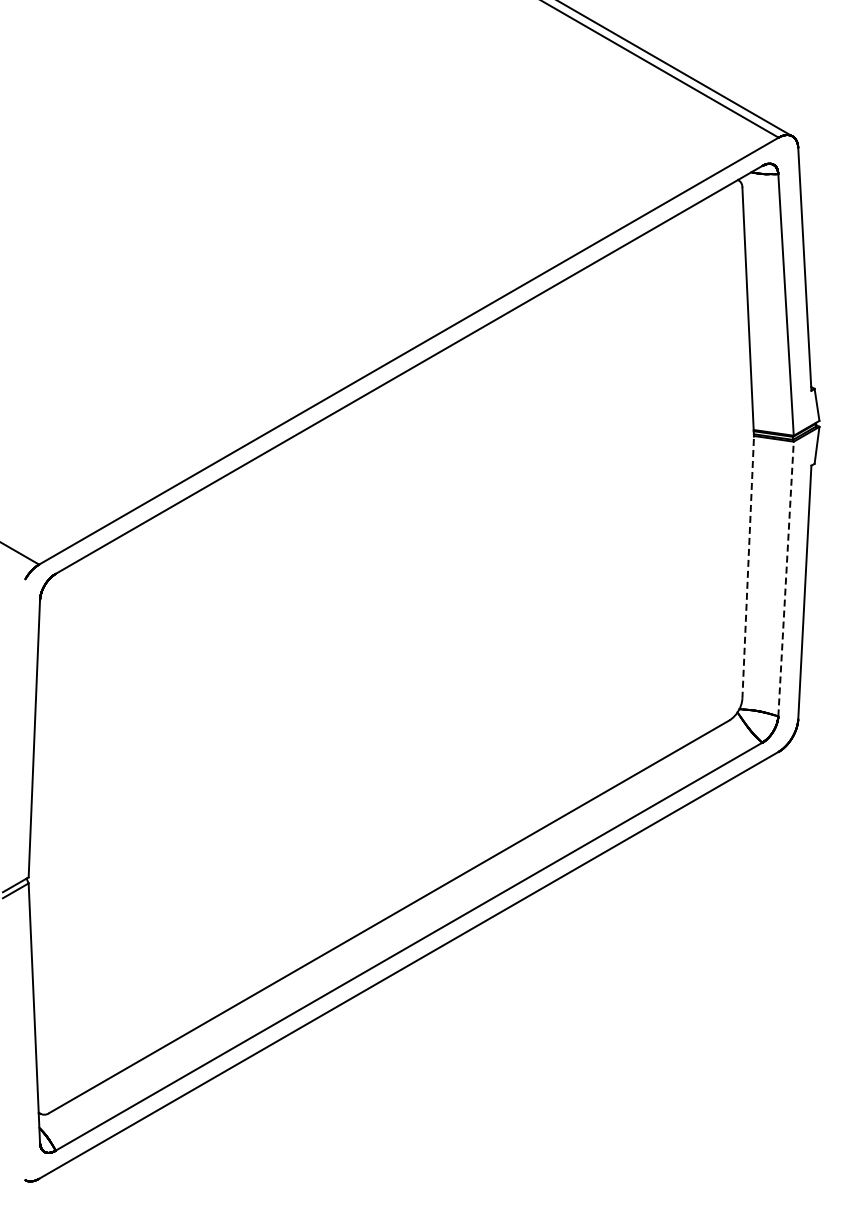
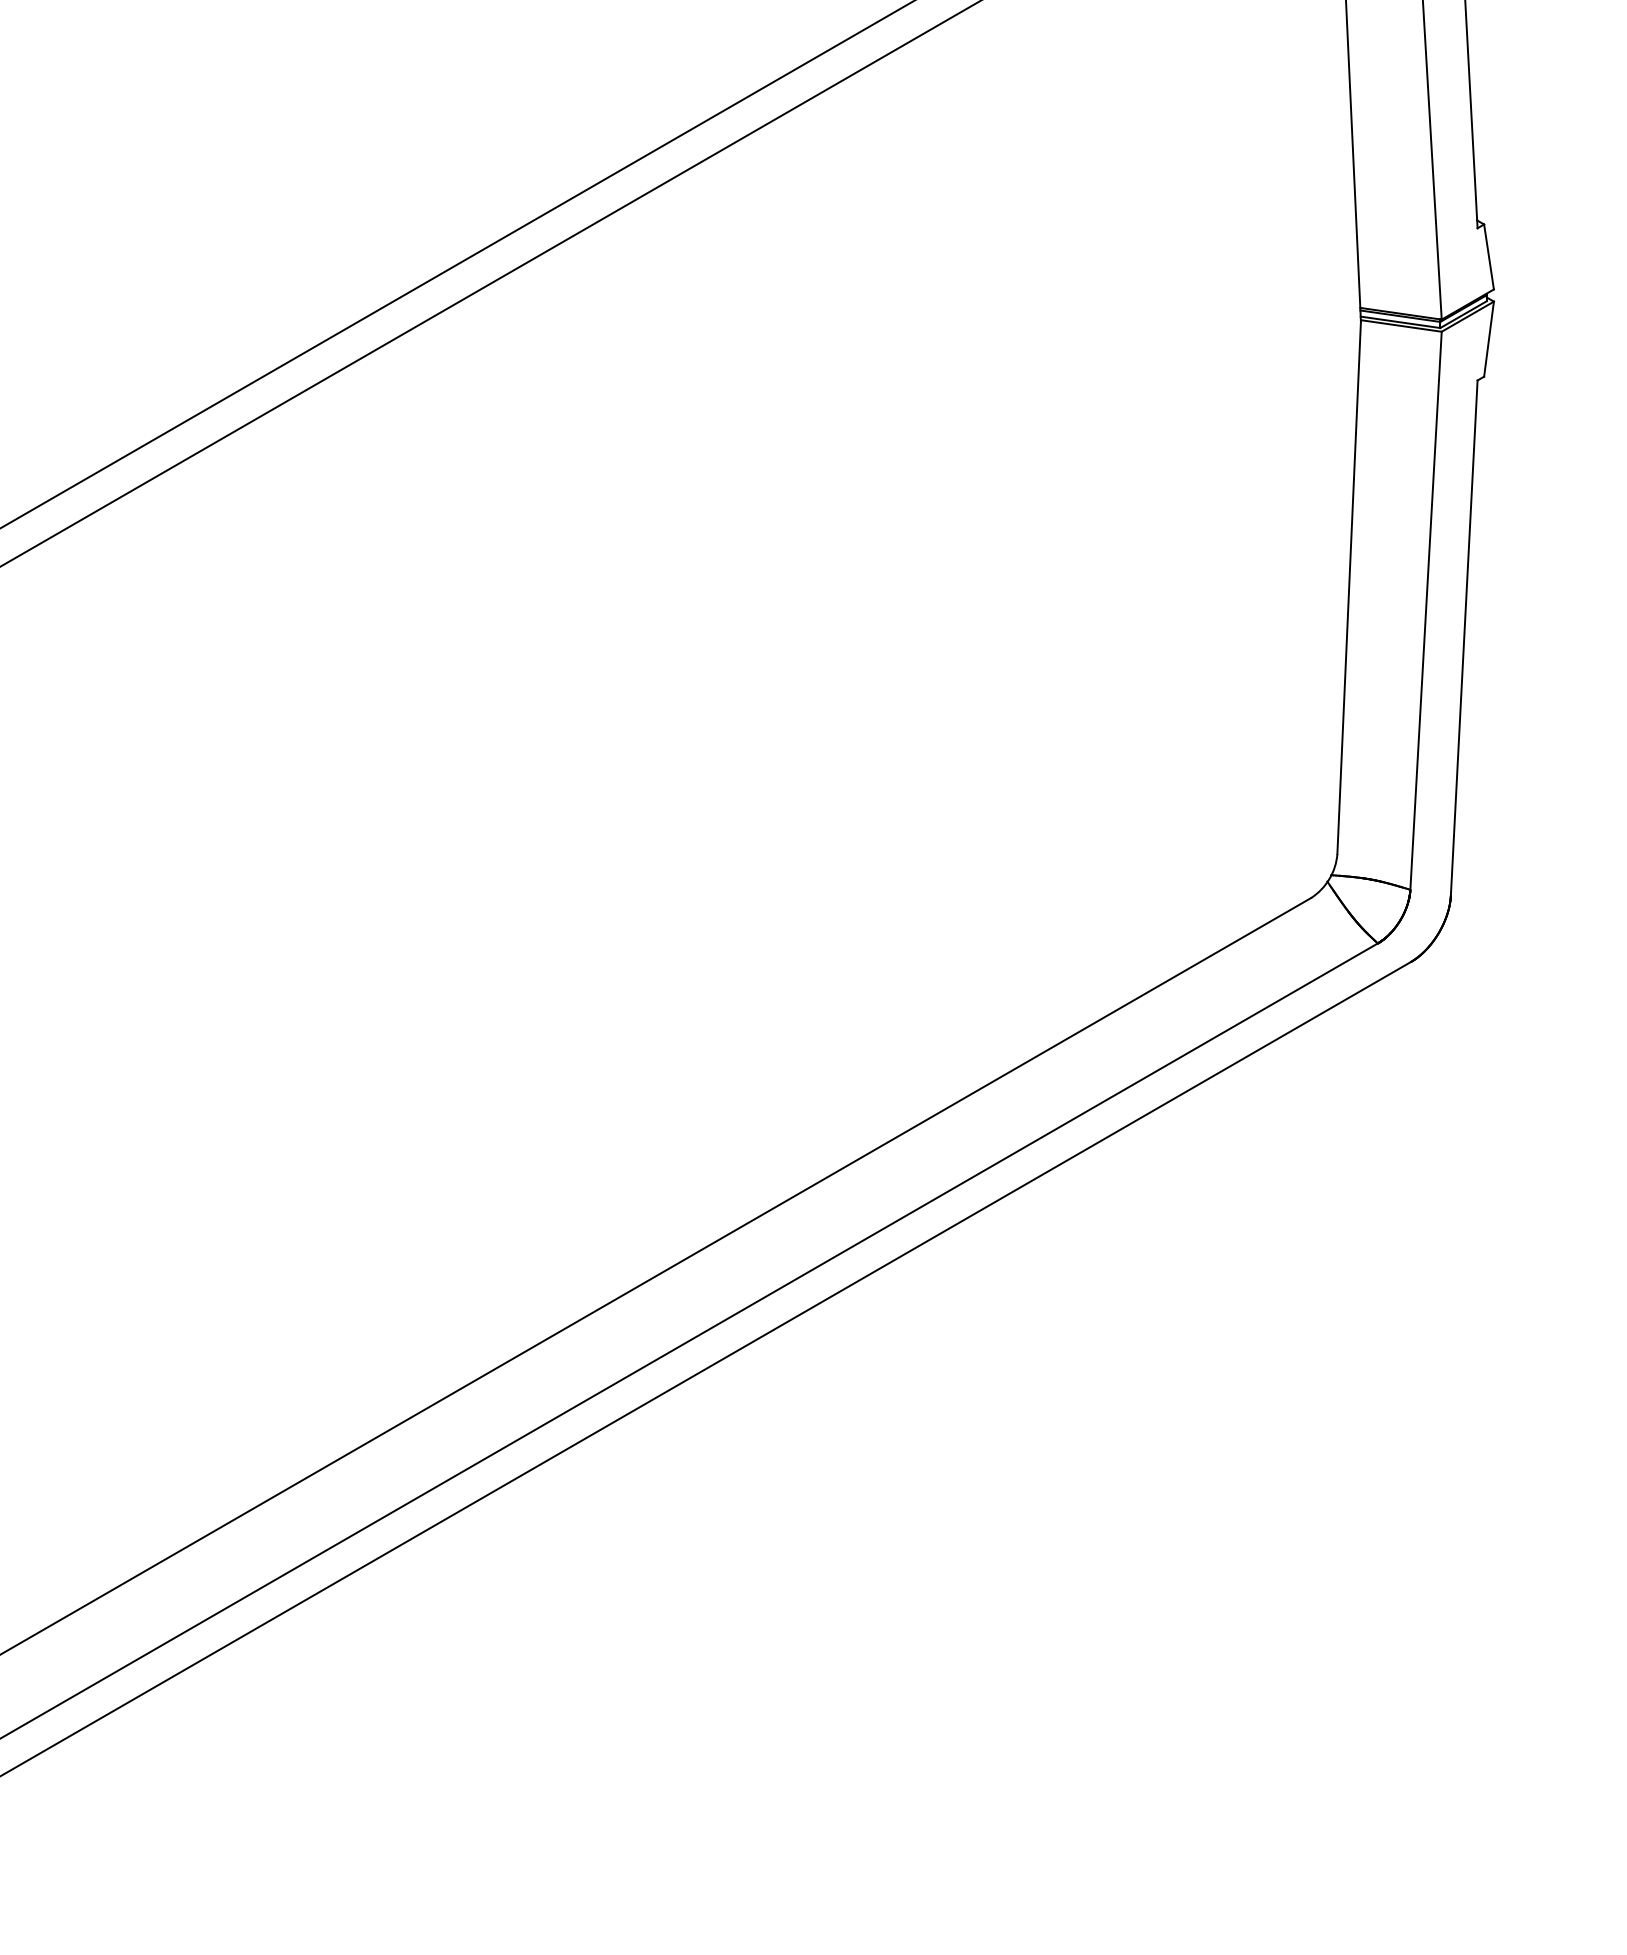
line: (748, 567) -> (1349, 587), dashed -> solid
line: (786, 579) -> (1426, 611), dashed -> solid

